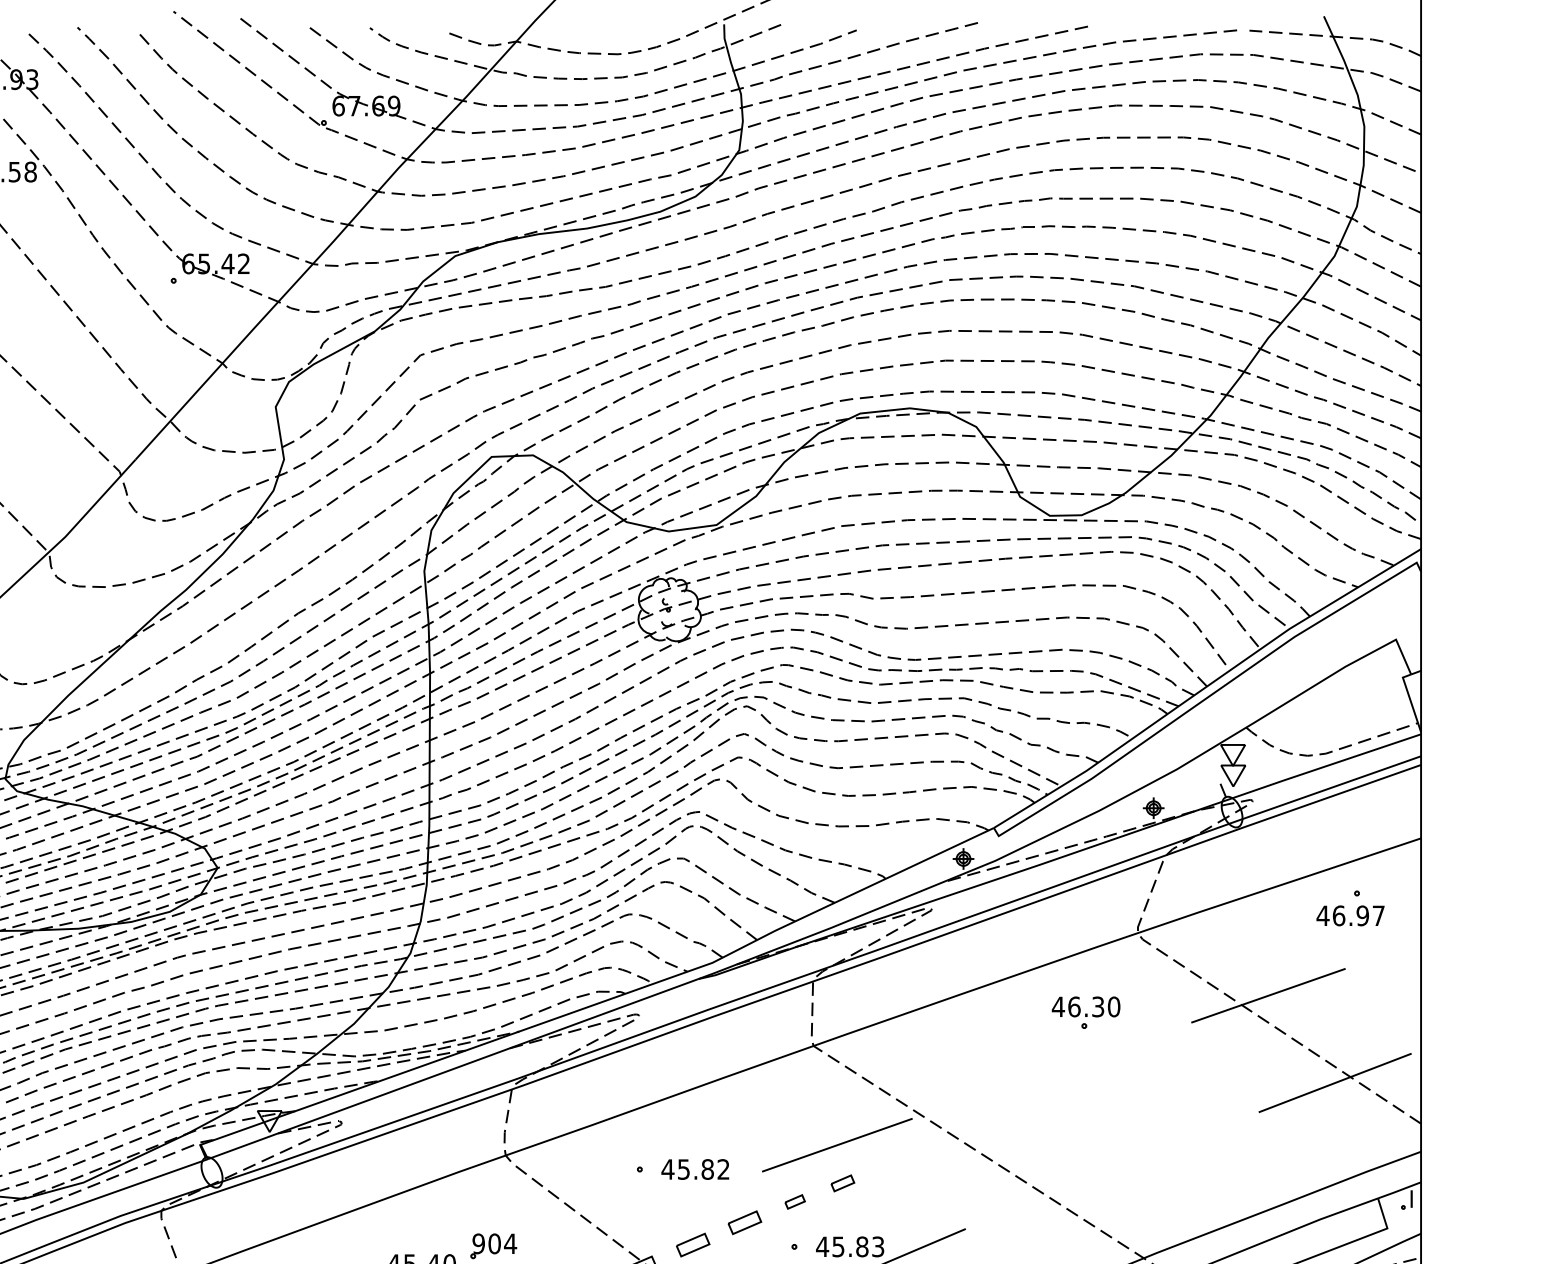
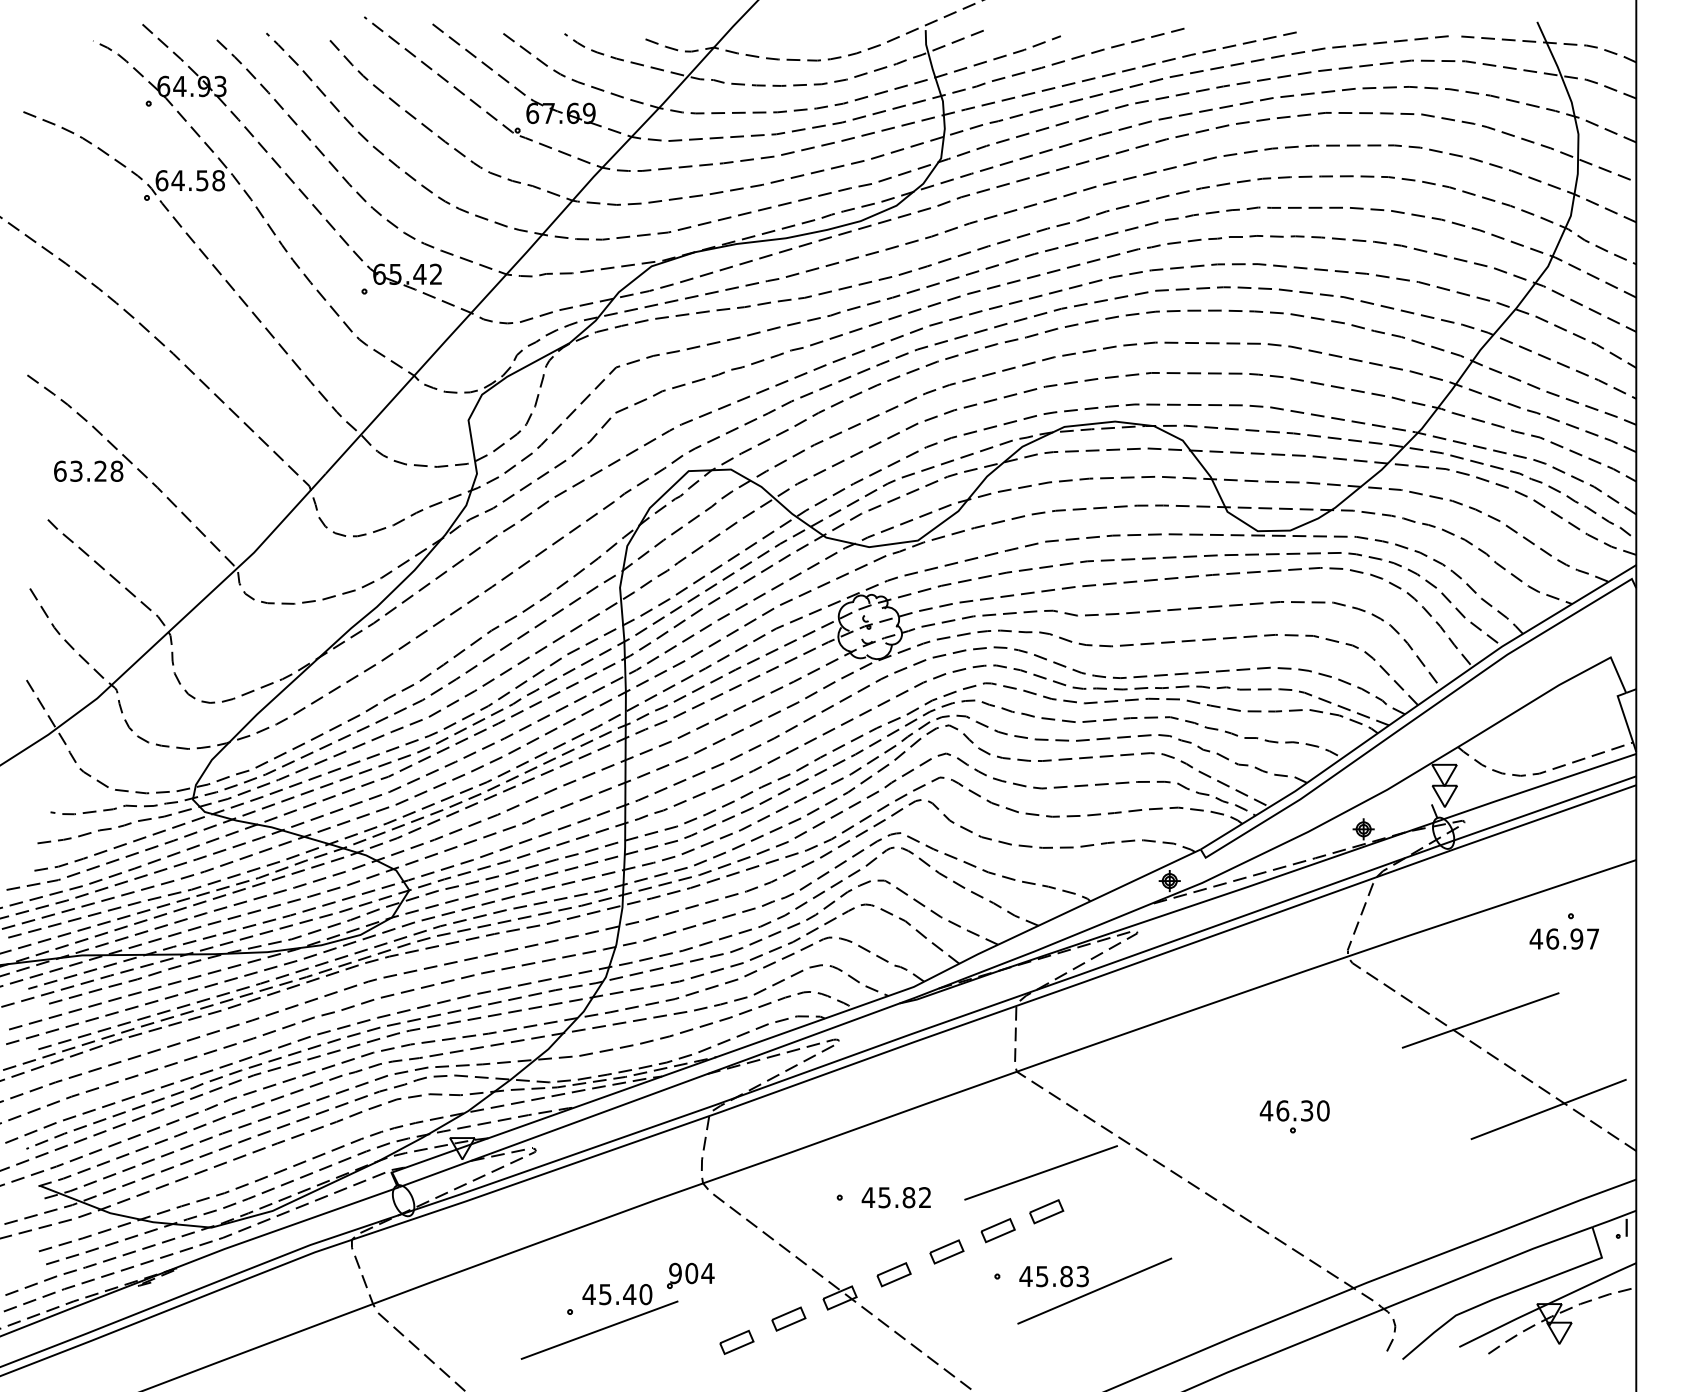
part: (1085, 1012) -> (1294, 1116), moved
part: (842, 1183) -> (1046, 1211), size x1.43
part: (794, 1201) -> (997, 1230), size x1.67

